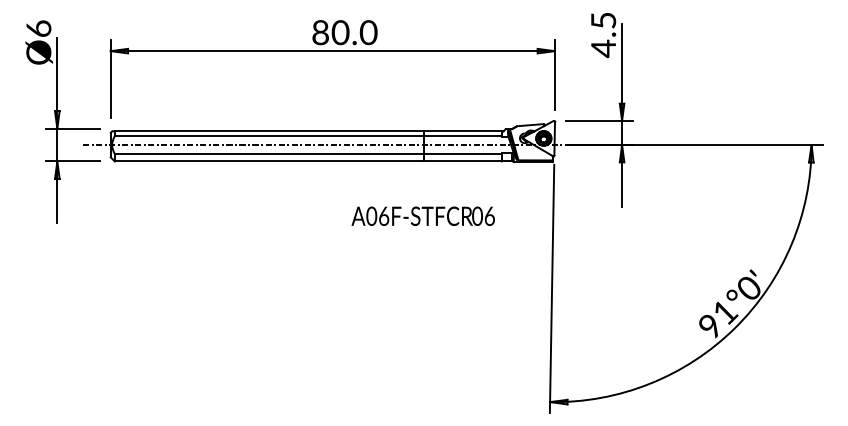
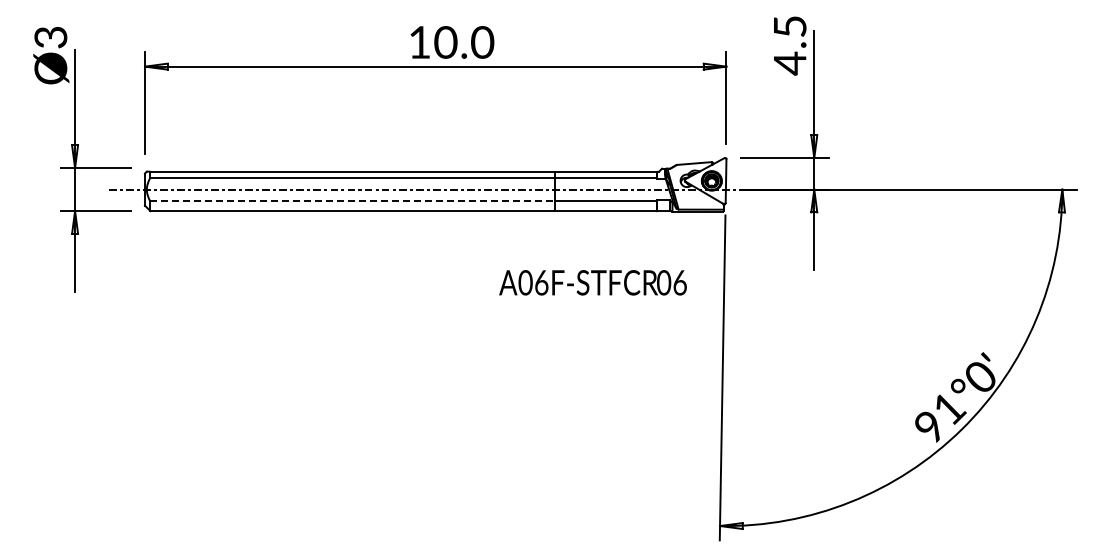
text: (38, 28) -> (50, 37), Ø6 -> Ø3
text: (320, 32) -> (419, 42), 80.0 -> 10.0
line: (270, 154) -> (353, 201), solid -> dashed
text: (422, 216) -> (592, 282), moved

